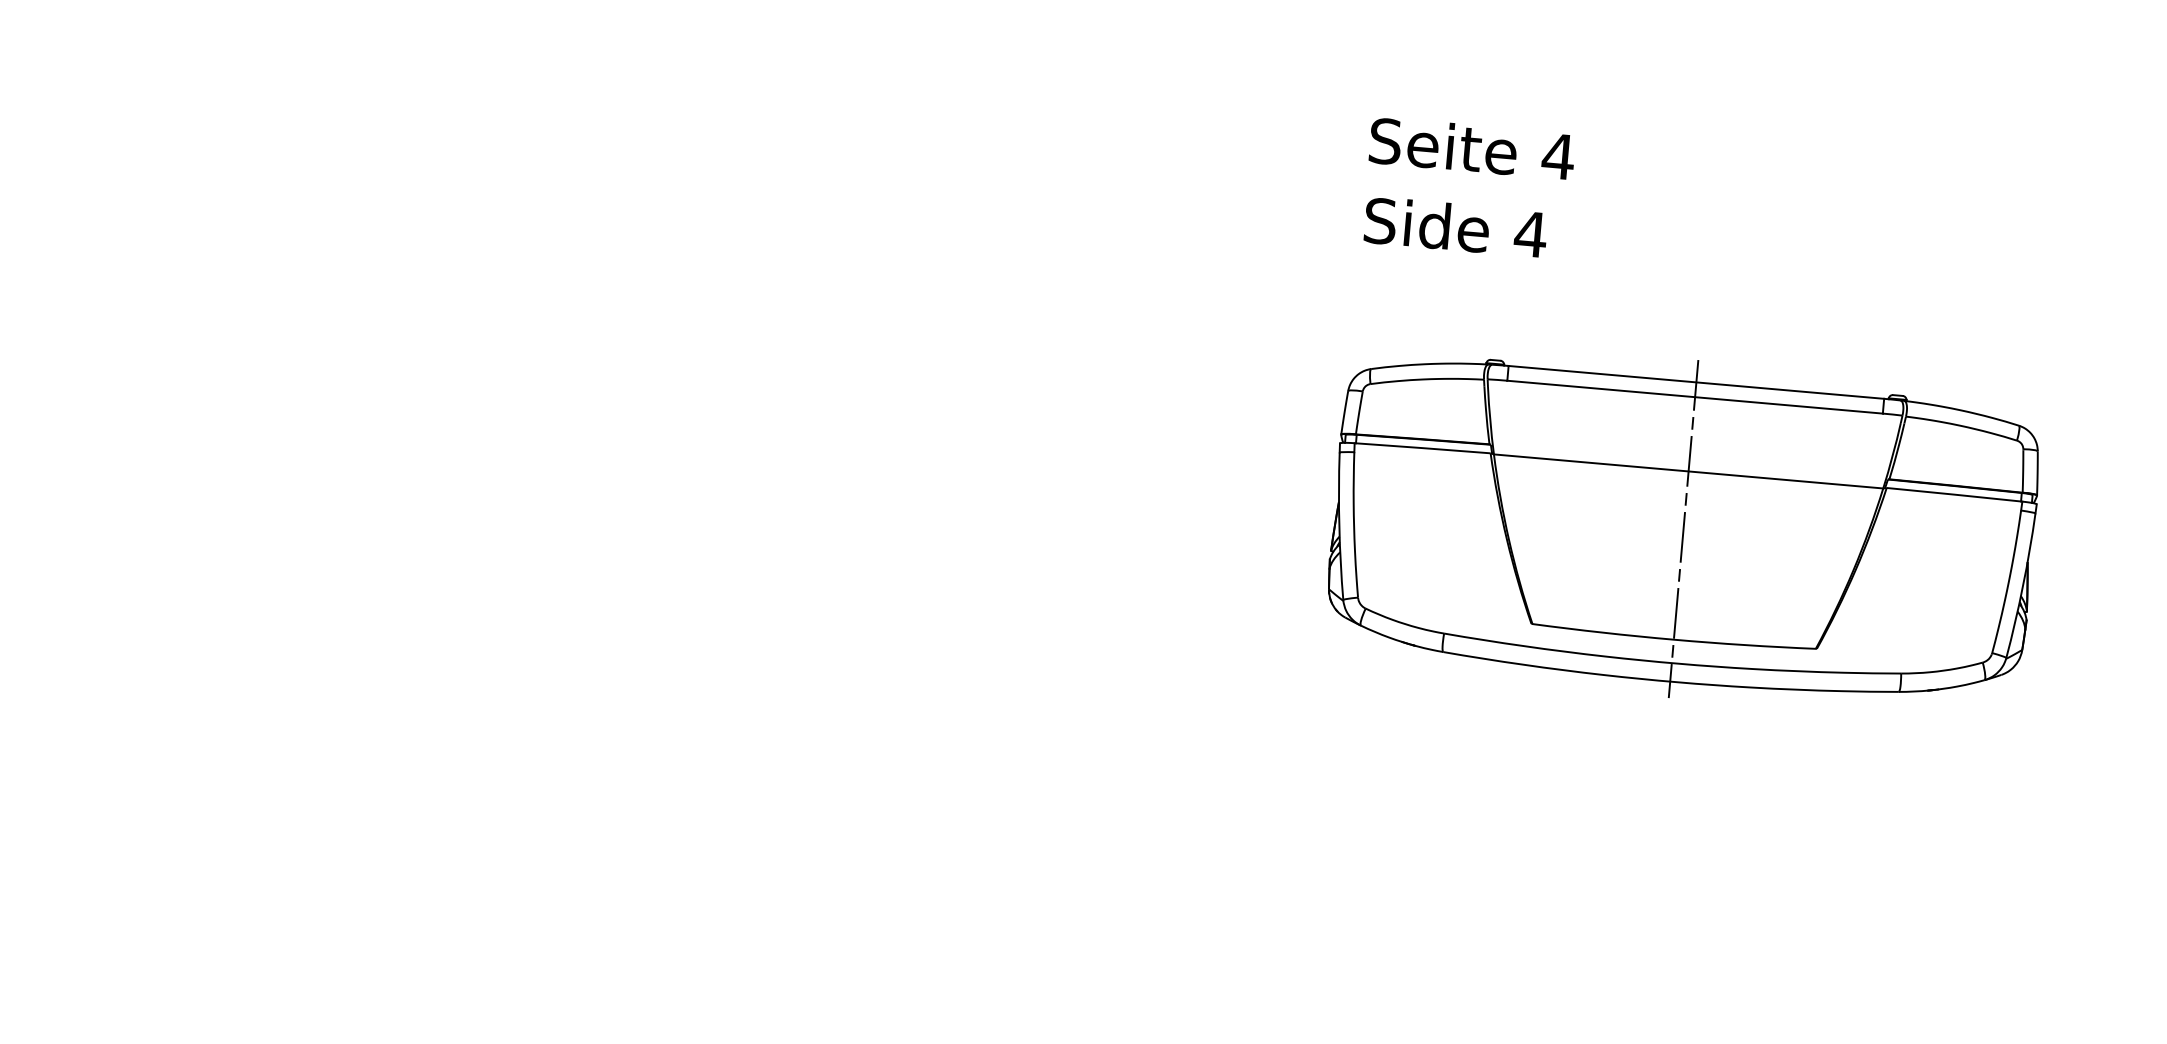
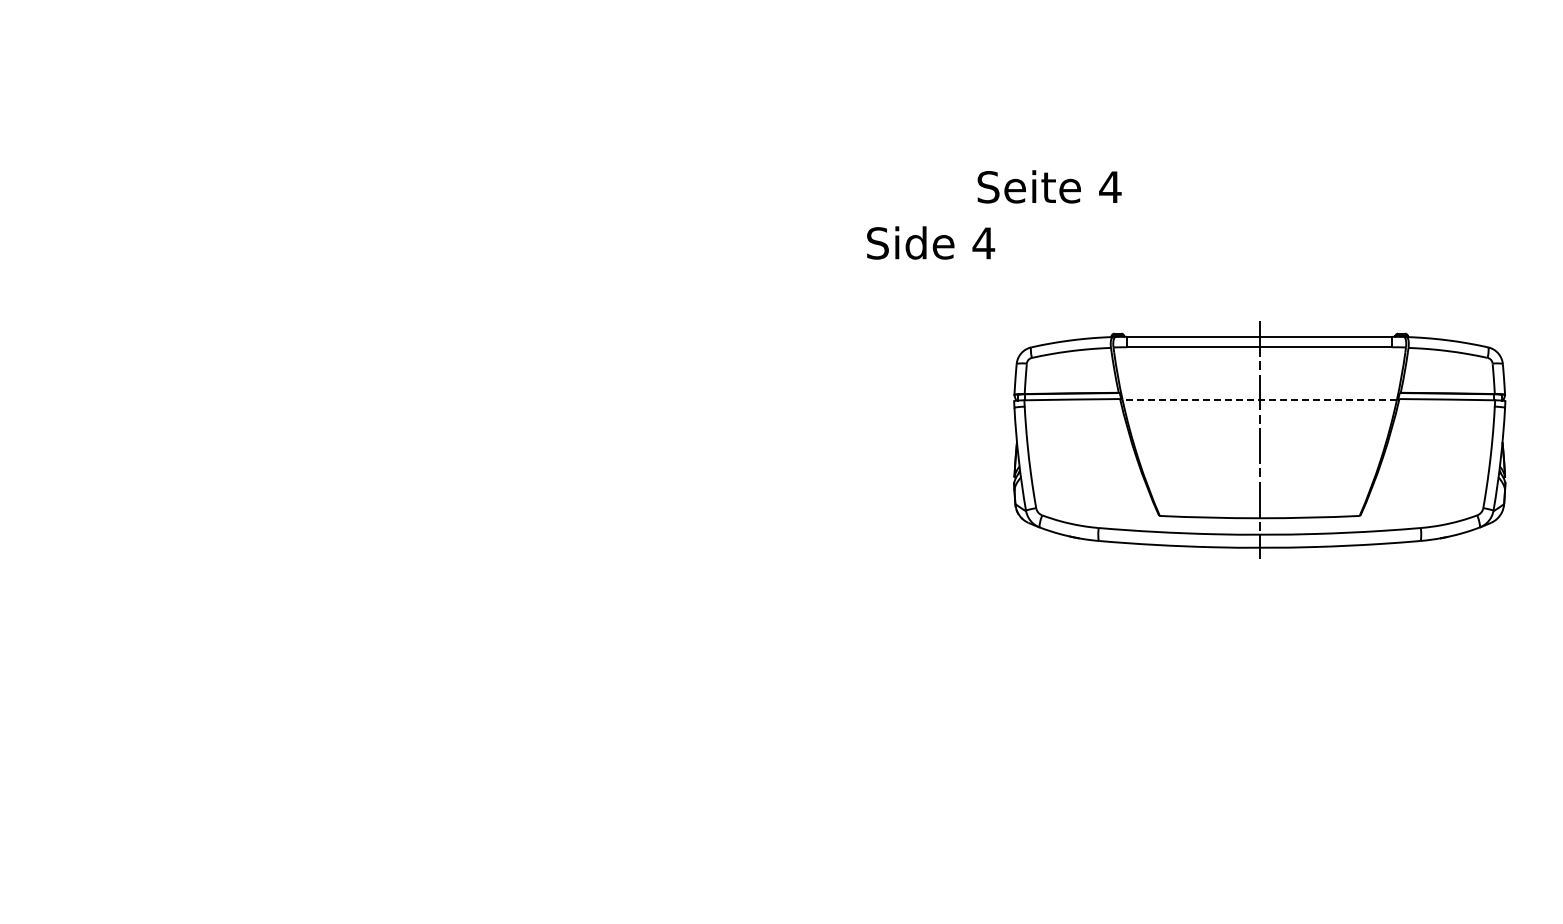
text: (1472, 147) -> (1049, 186), moved
text: (1456, 226) -> (931, 242), moved
line: (1688, 471) -> (1259, 399), solid -> dashed

